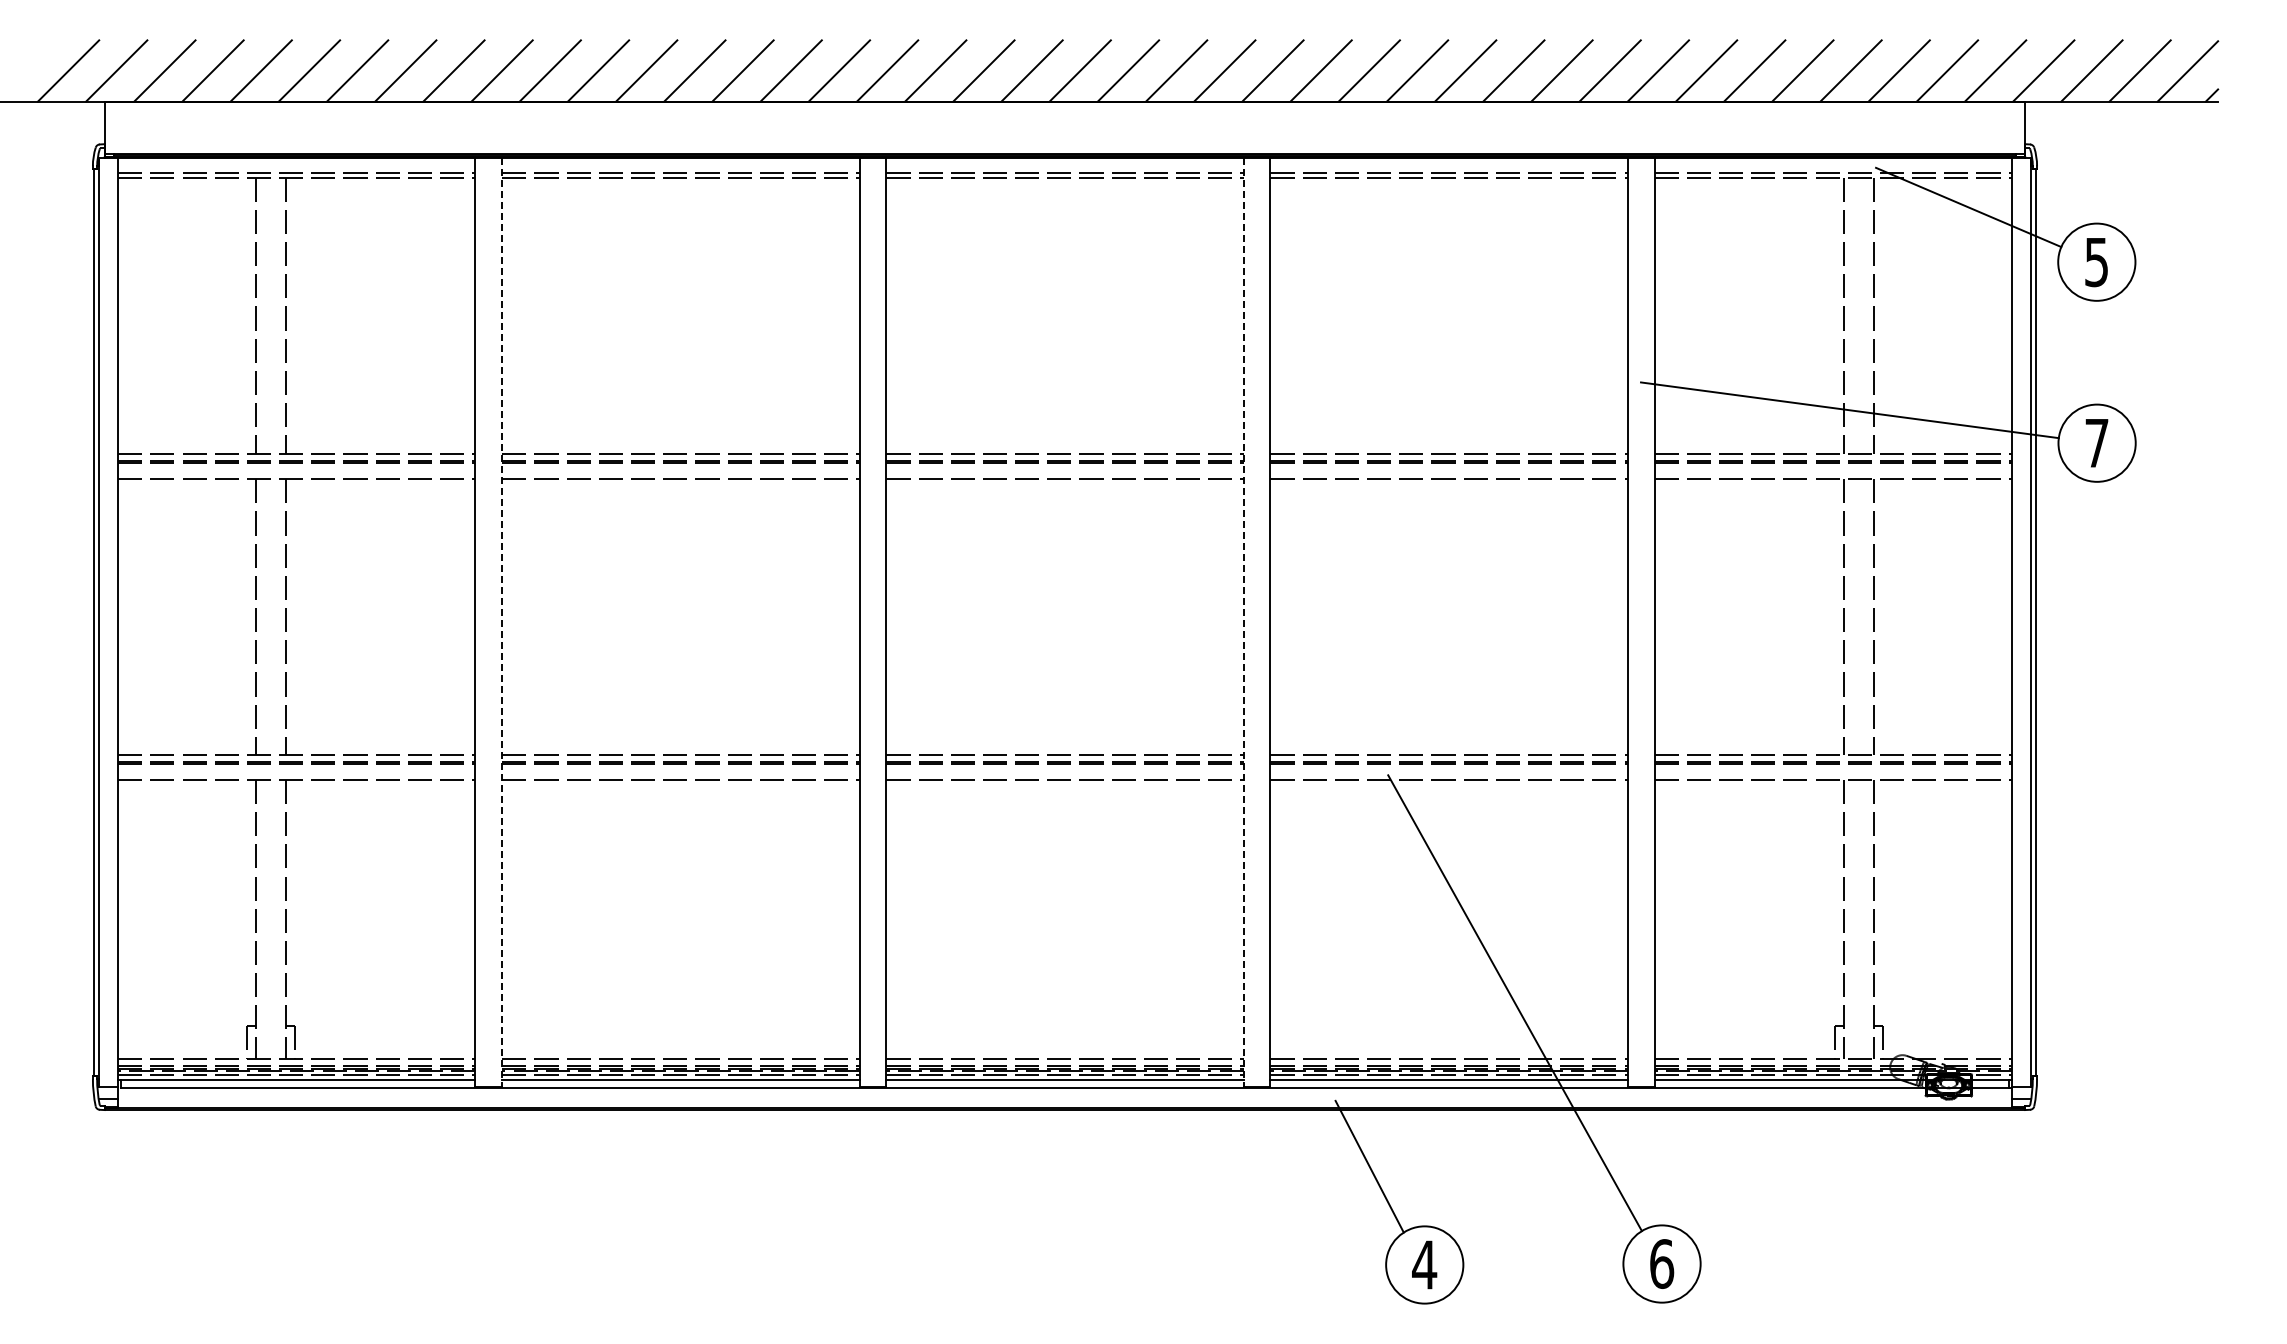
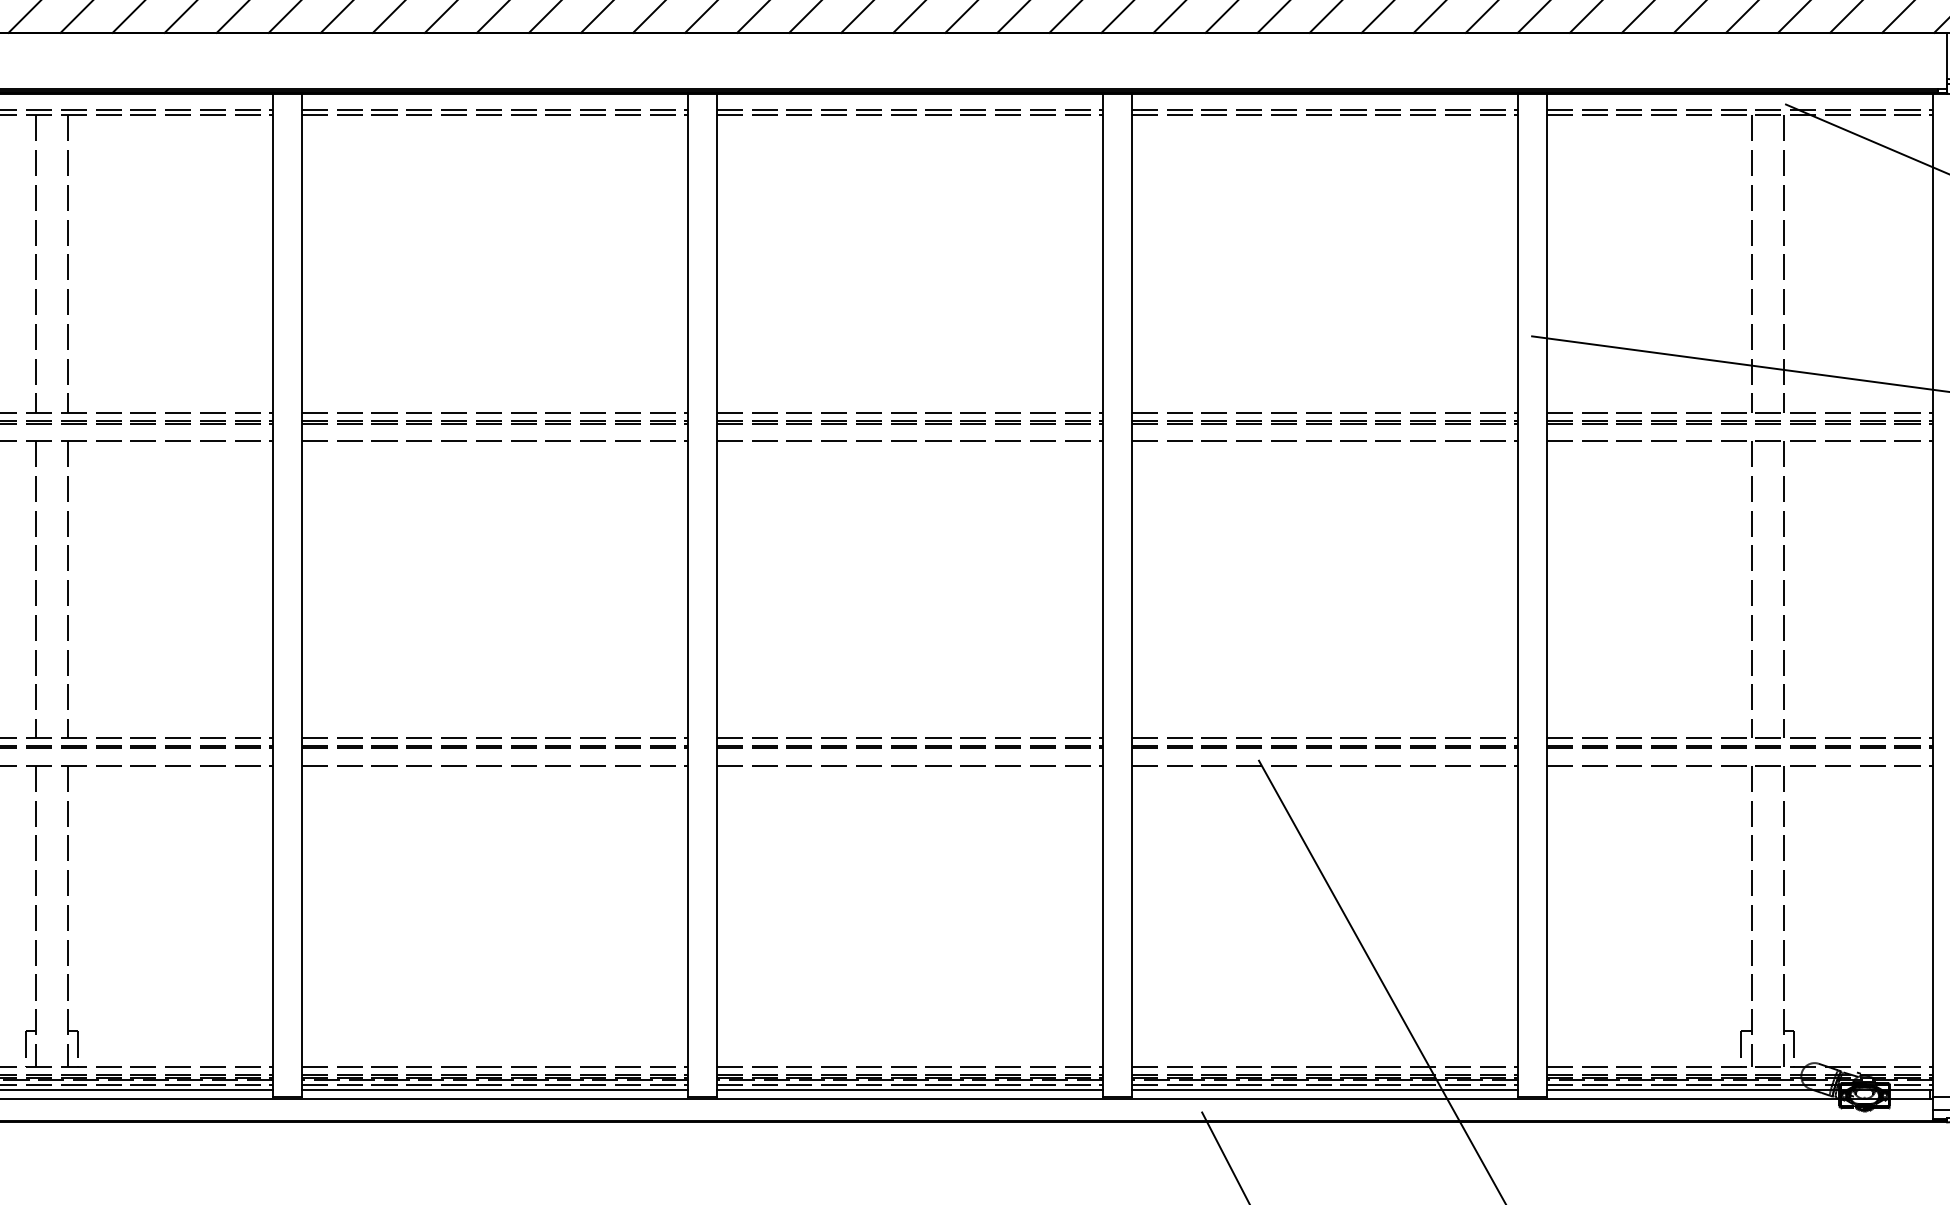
line: (502, 623) -> (302, 596), dashed -> solid
line: (1243, 623) -> (1102, 596), dashed -> solid

